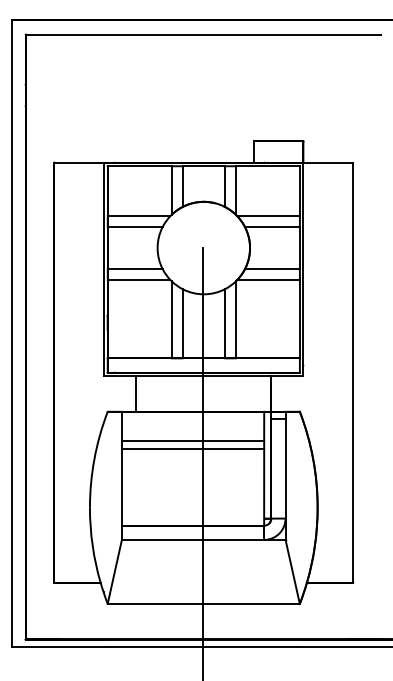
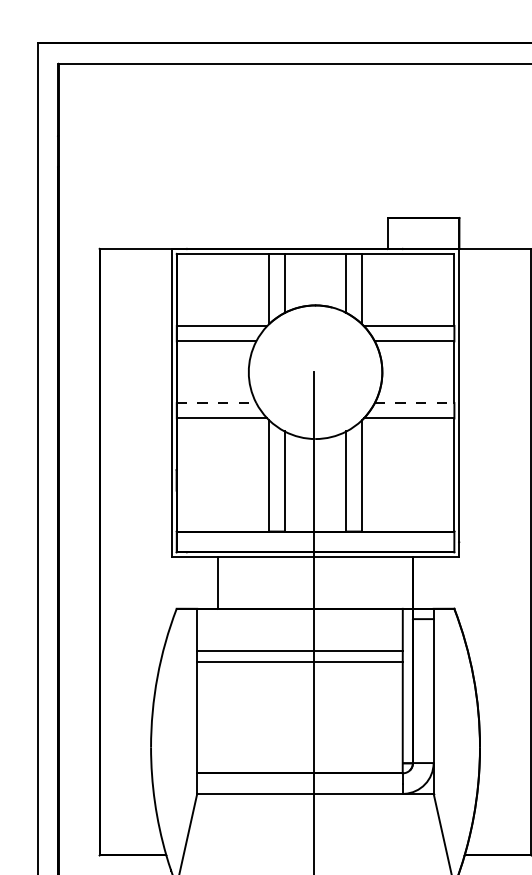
line: (135, 269) -> (216, 403), solid -> dashed
line: (272, 269) -> (414, 403), solid -> dashed

